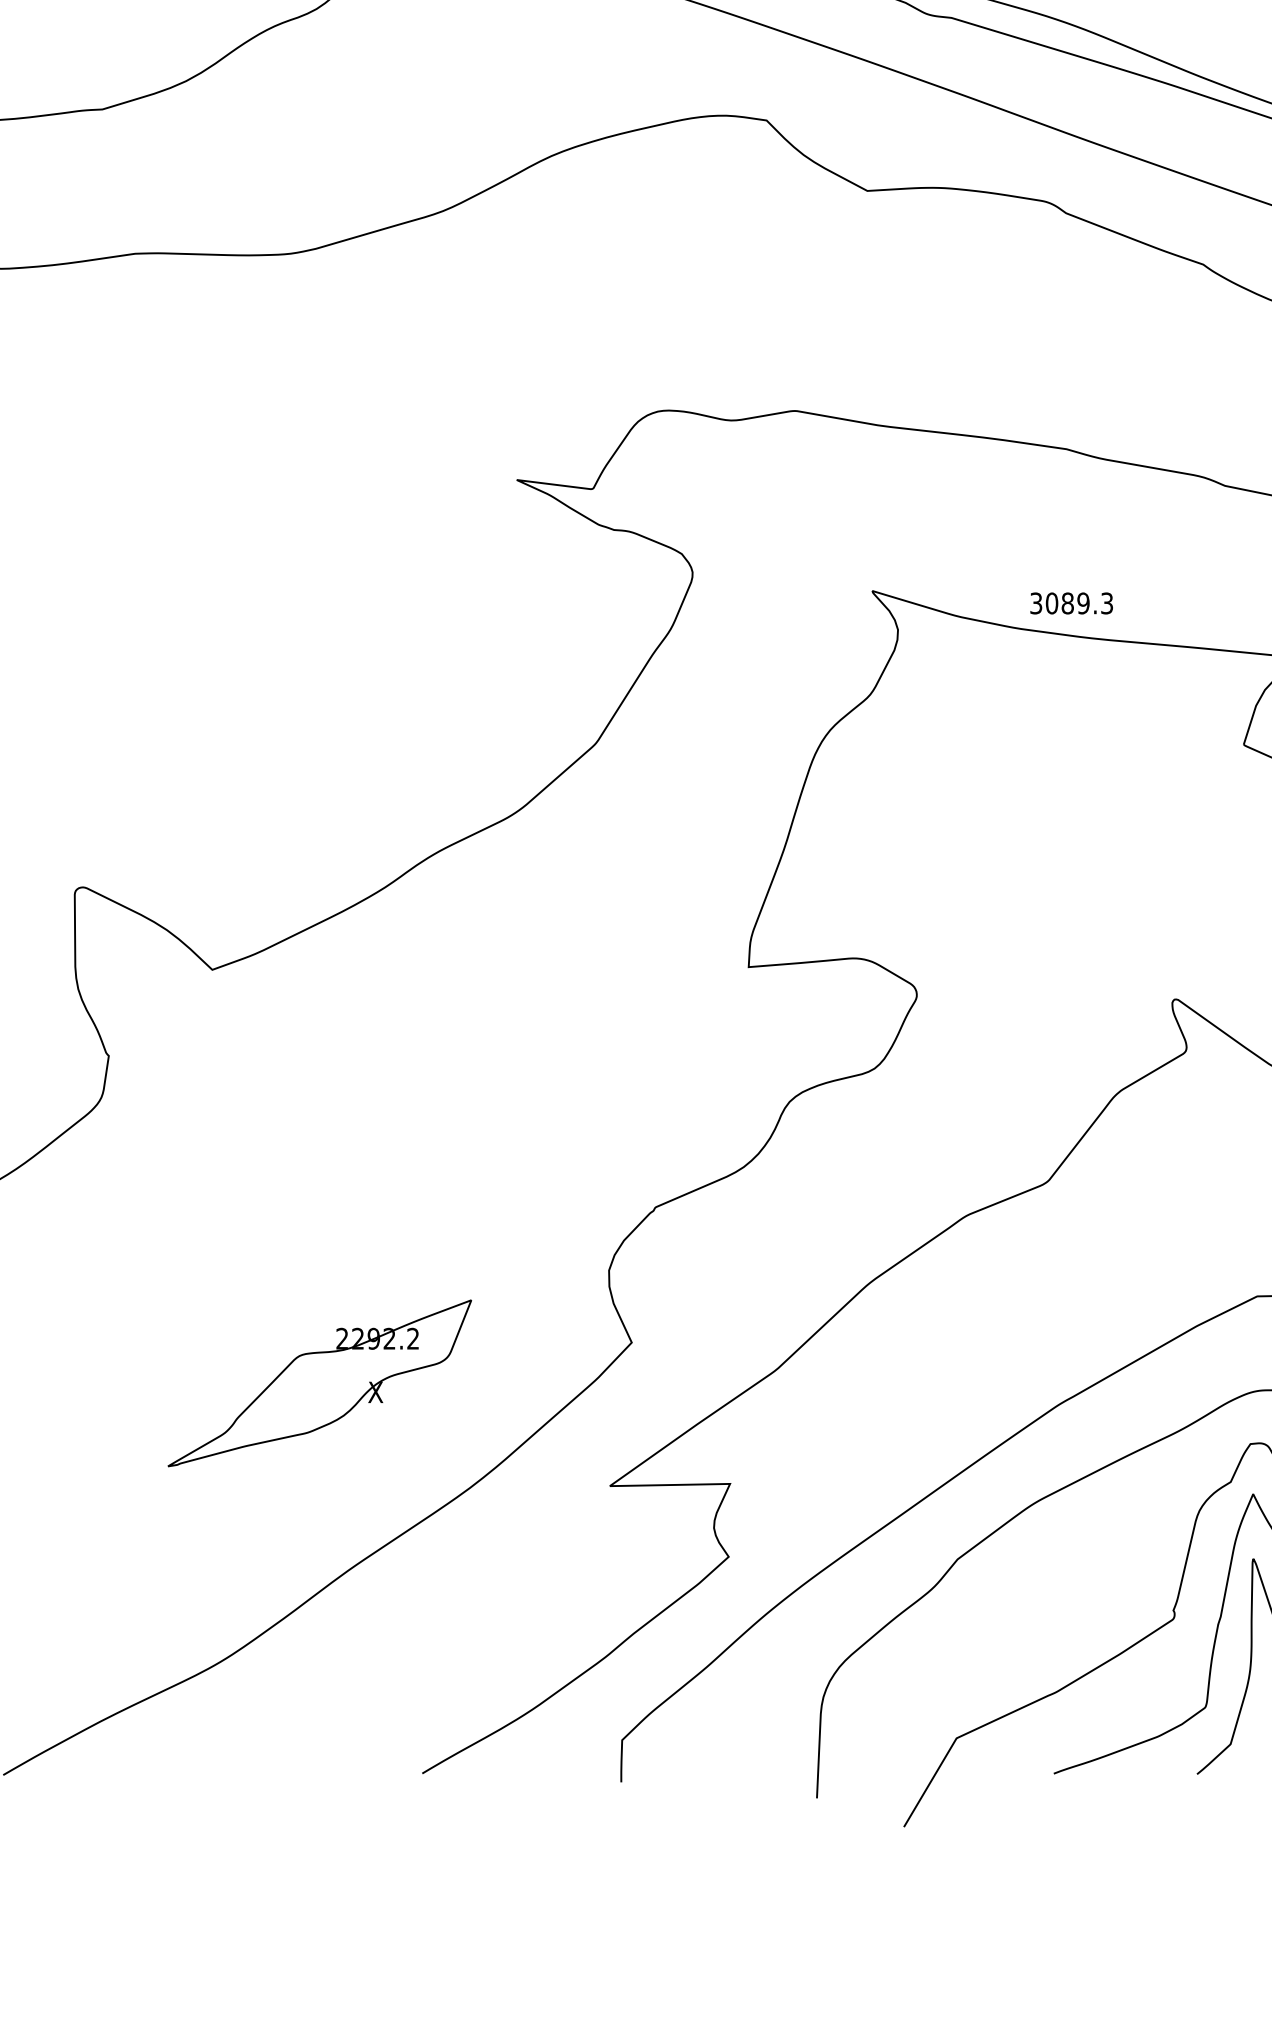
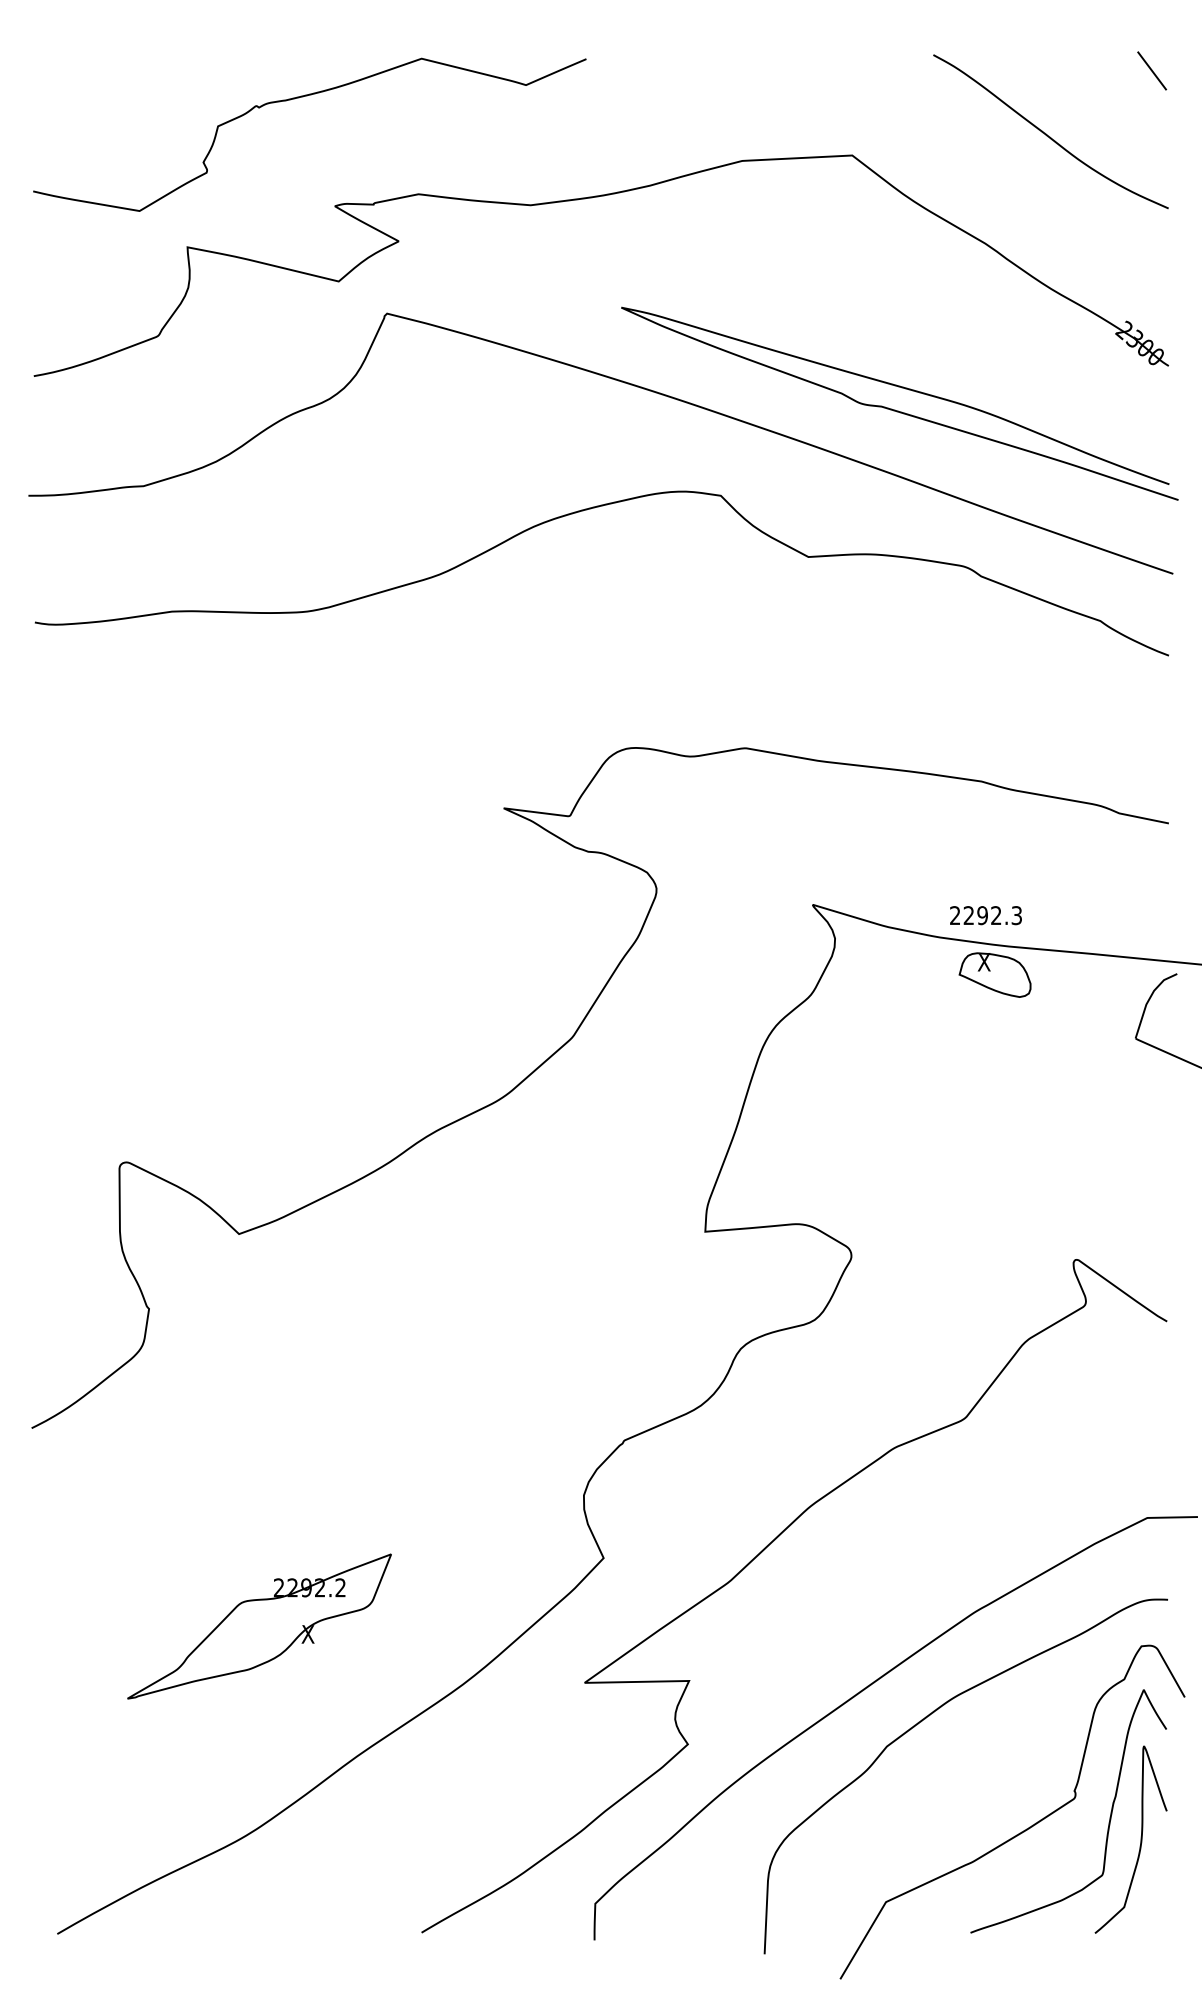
text: (1059, 603) -> (975, 915), 3089.3 -> 2292.3
part: (1081, 671) -> (994, 974), added
part: (319, 1383) -> (259, 1626), moved

